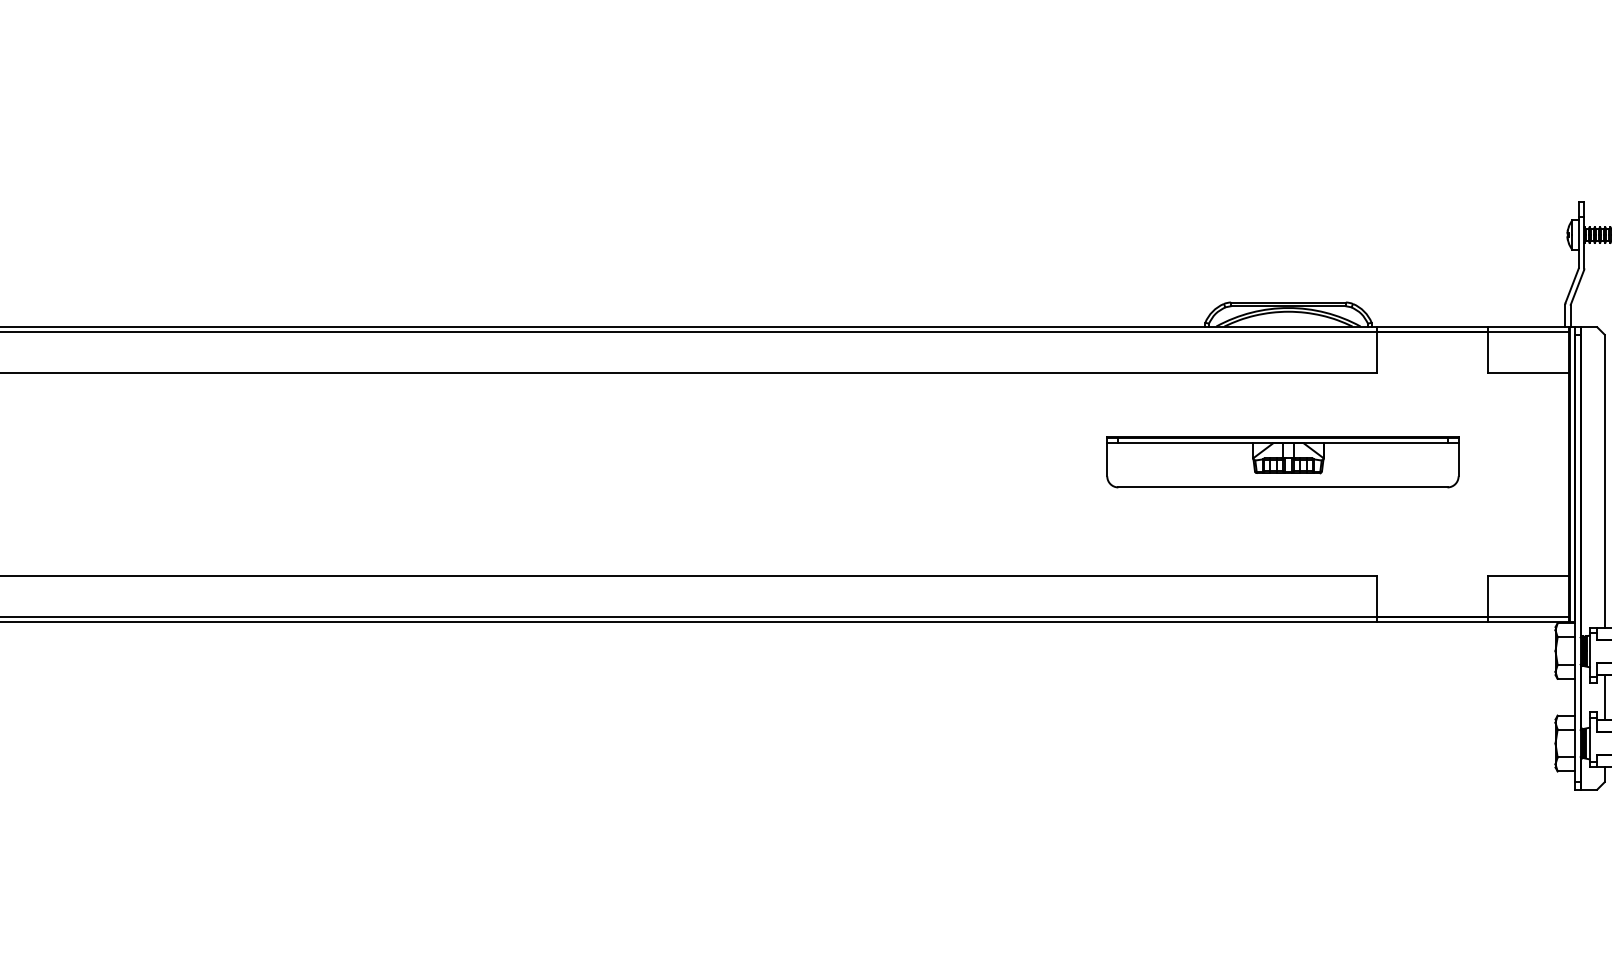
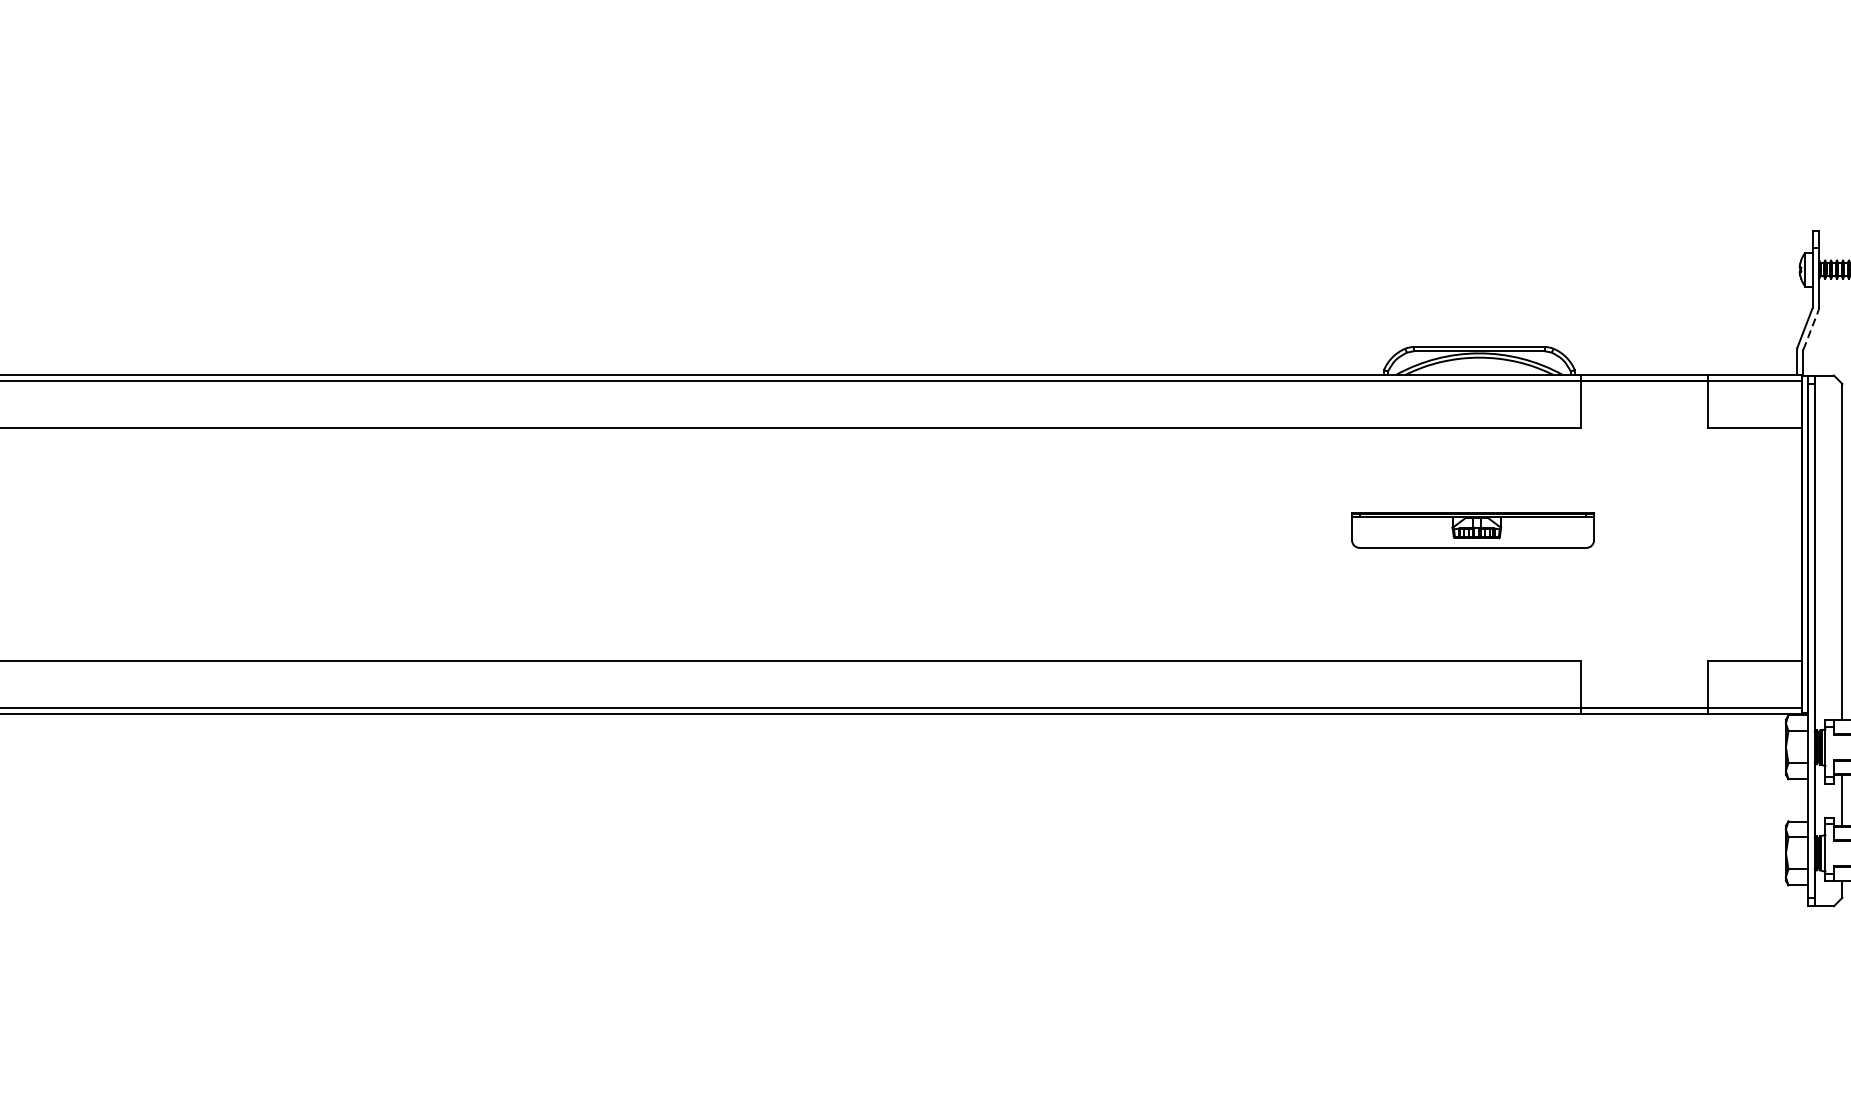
line: (1577, 287) -> (1811, 329), solid -> dashed
part: (1282, 462) -> (1472, 530), size x0.6

